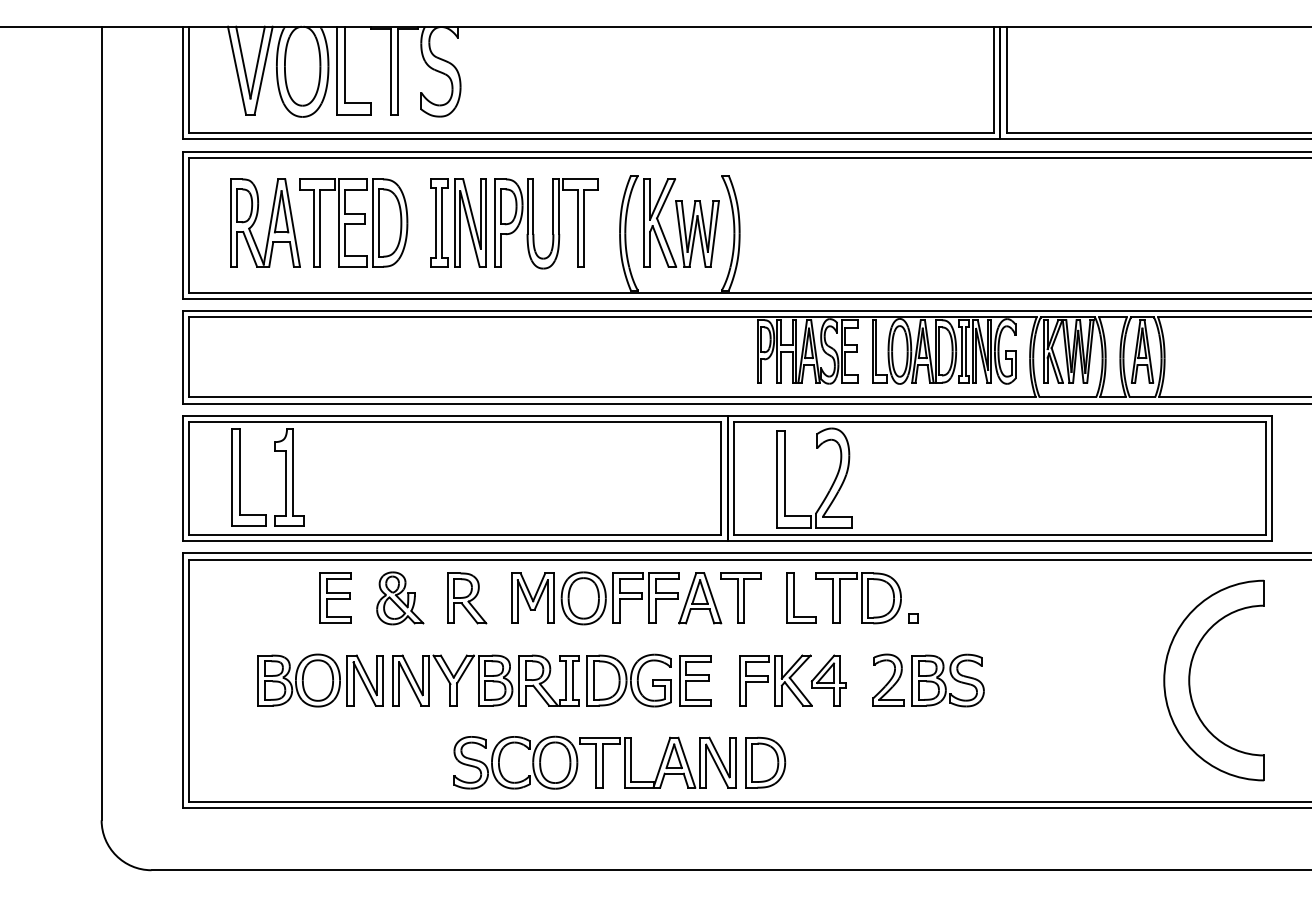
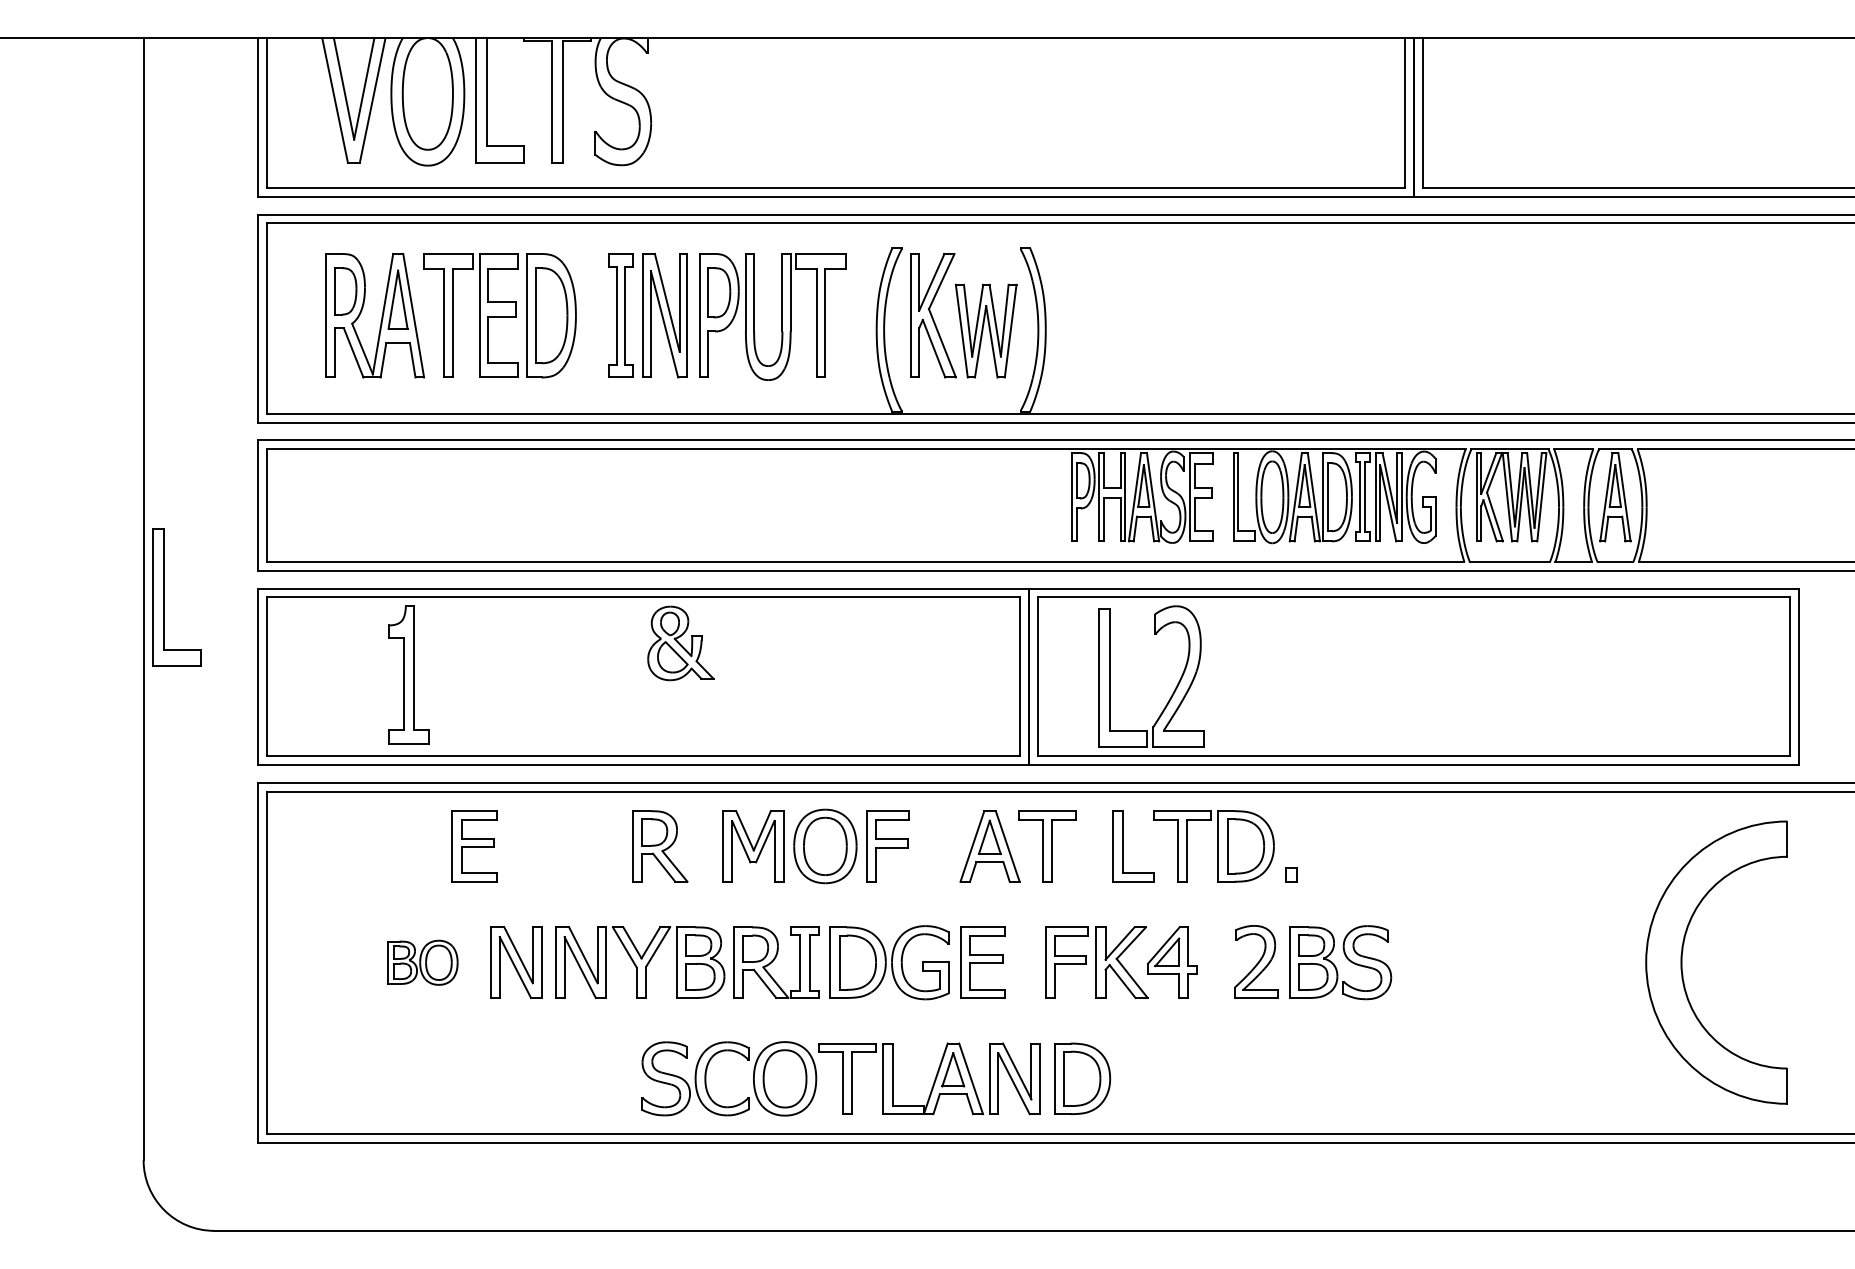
part: (240, 477) -> (164, 597), moved
part: (399, 598) -> (680, 643), moved
part: (663, 598) -> (938, 846), removed
part: (298, 680) -> (422, 962), size x0.6

